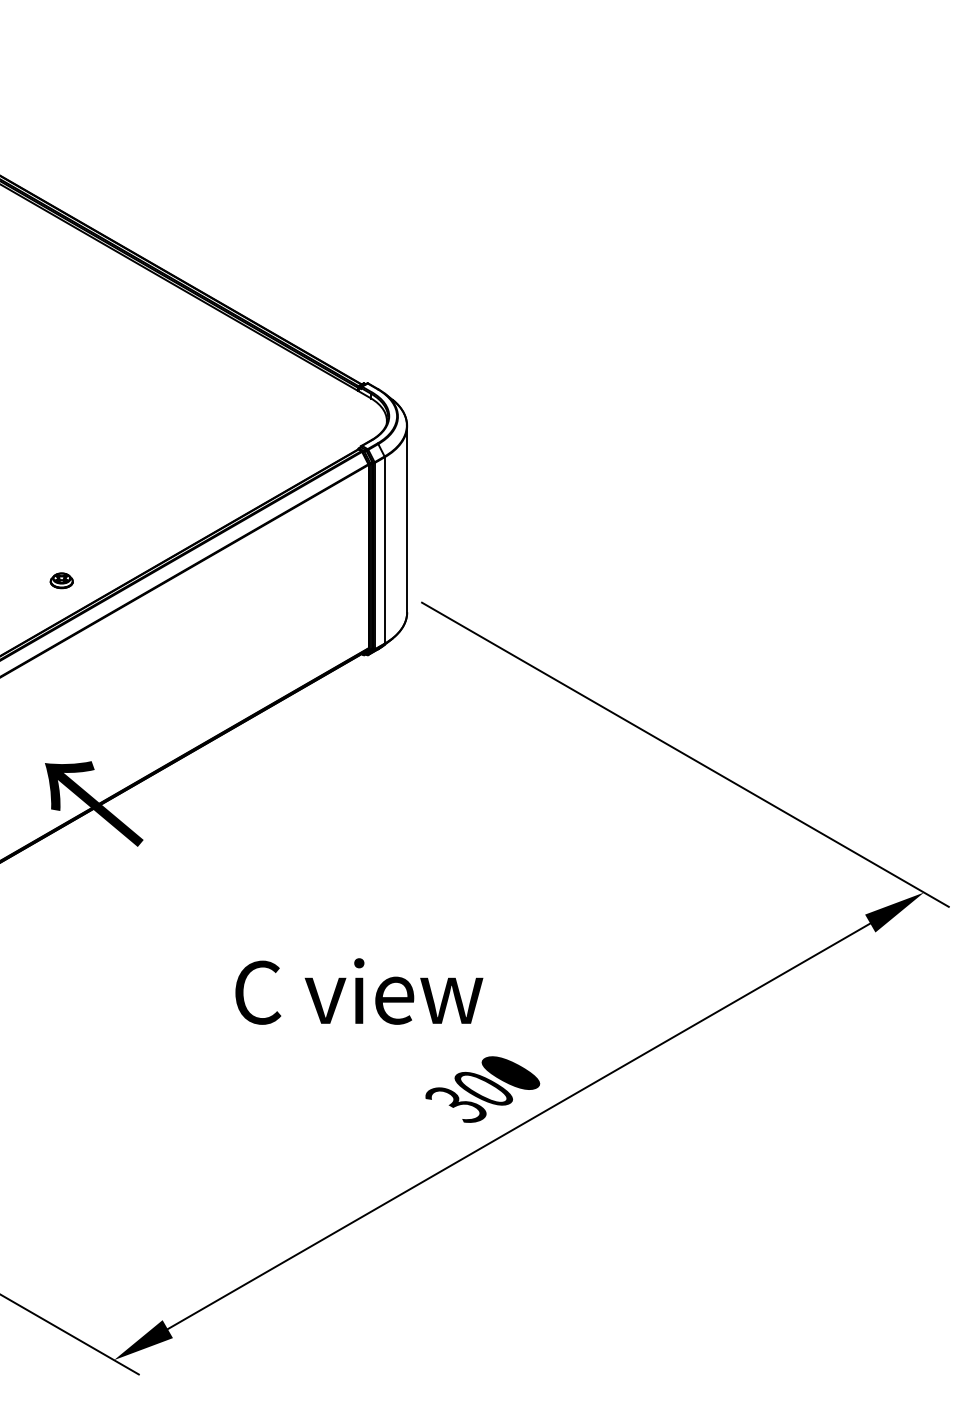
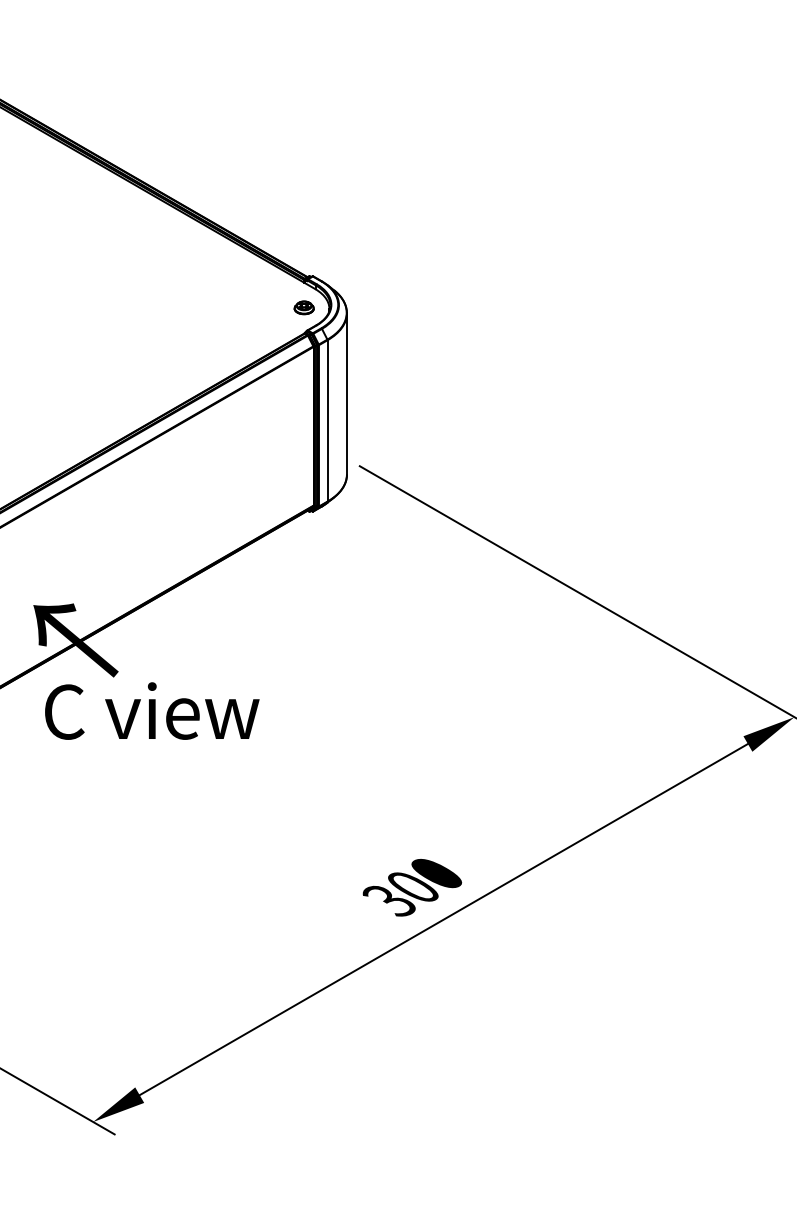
part: (61, 580) -> (303, 307), moved
text: (359, 991) -> (152, 711), moved

